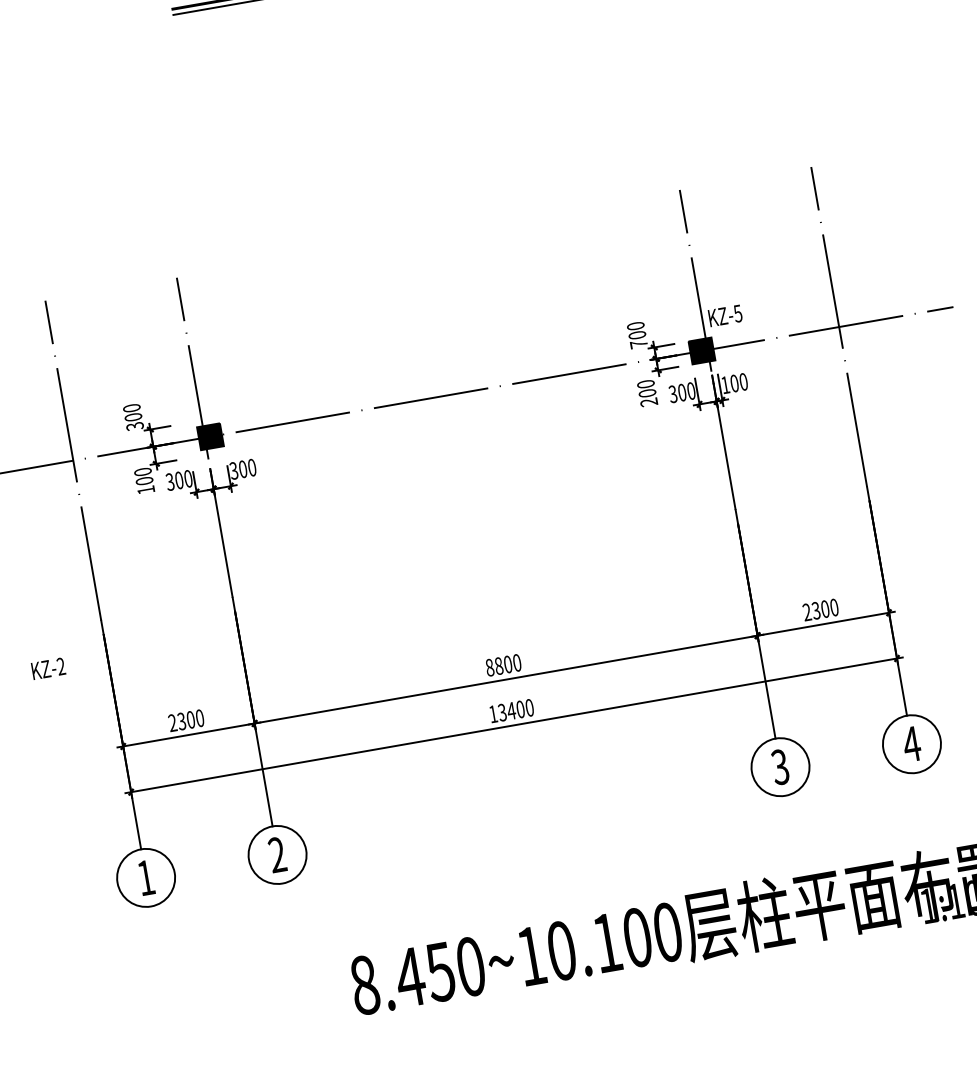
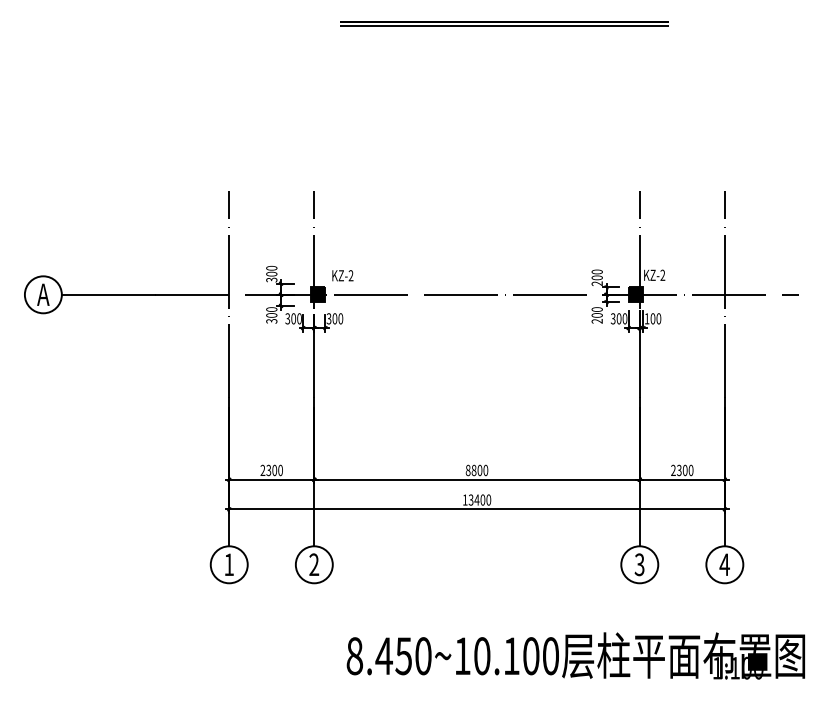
text: (737, 312) -> (662, 274), KZ-5 -> KZ-2
text: (637, 344) -> (596, 283), 700 -> 200
text: (145, 490) -> (271, 321), 100 -> 300
text: (47, 668) -> (342, 275), moved

